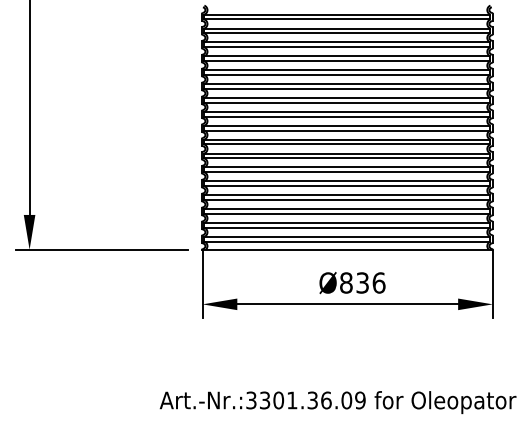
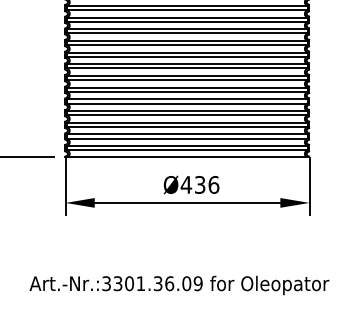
text: (346, 282) -> (186, 184), Ø836 -> Ø436

